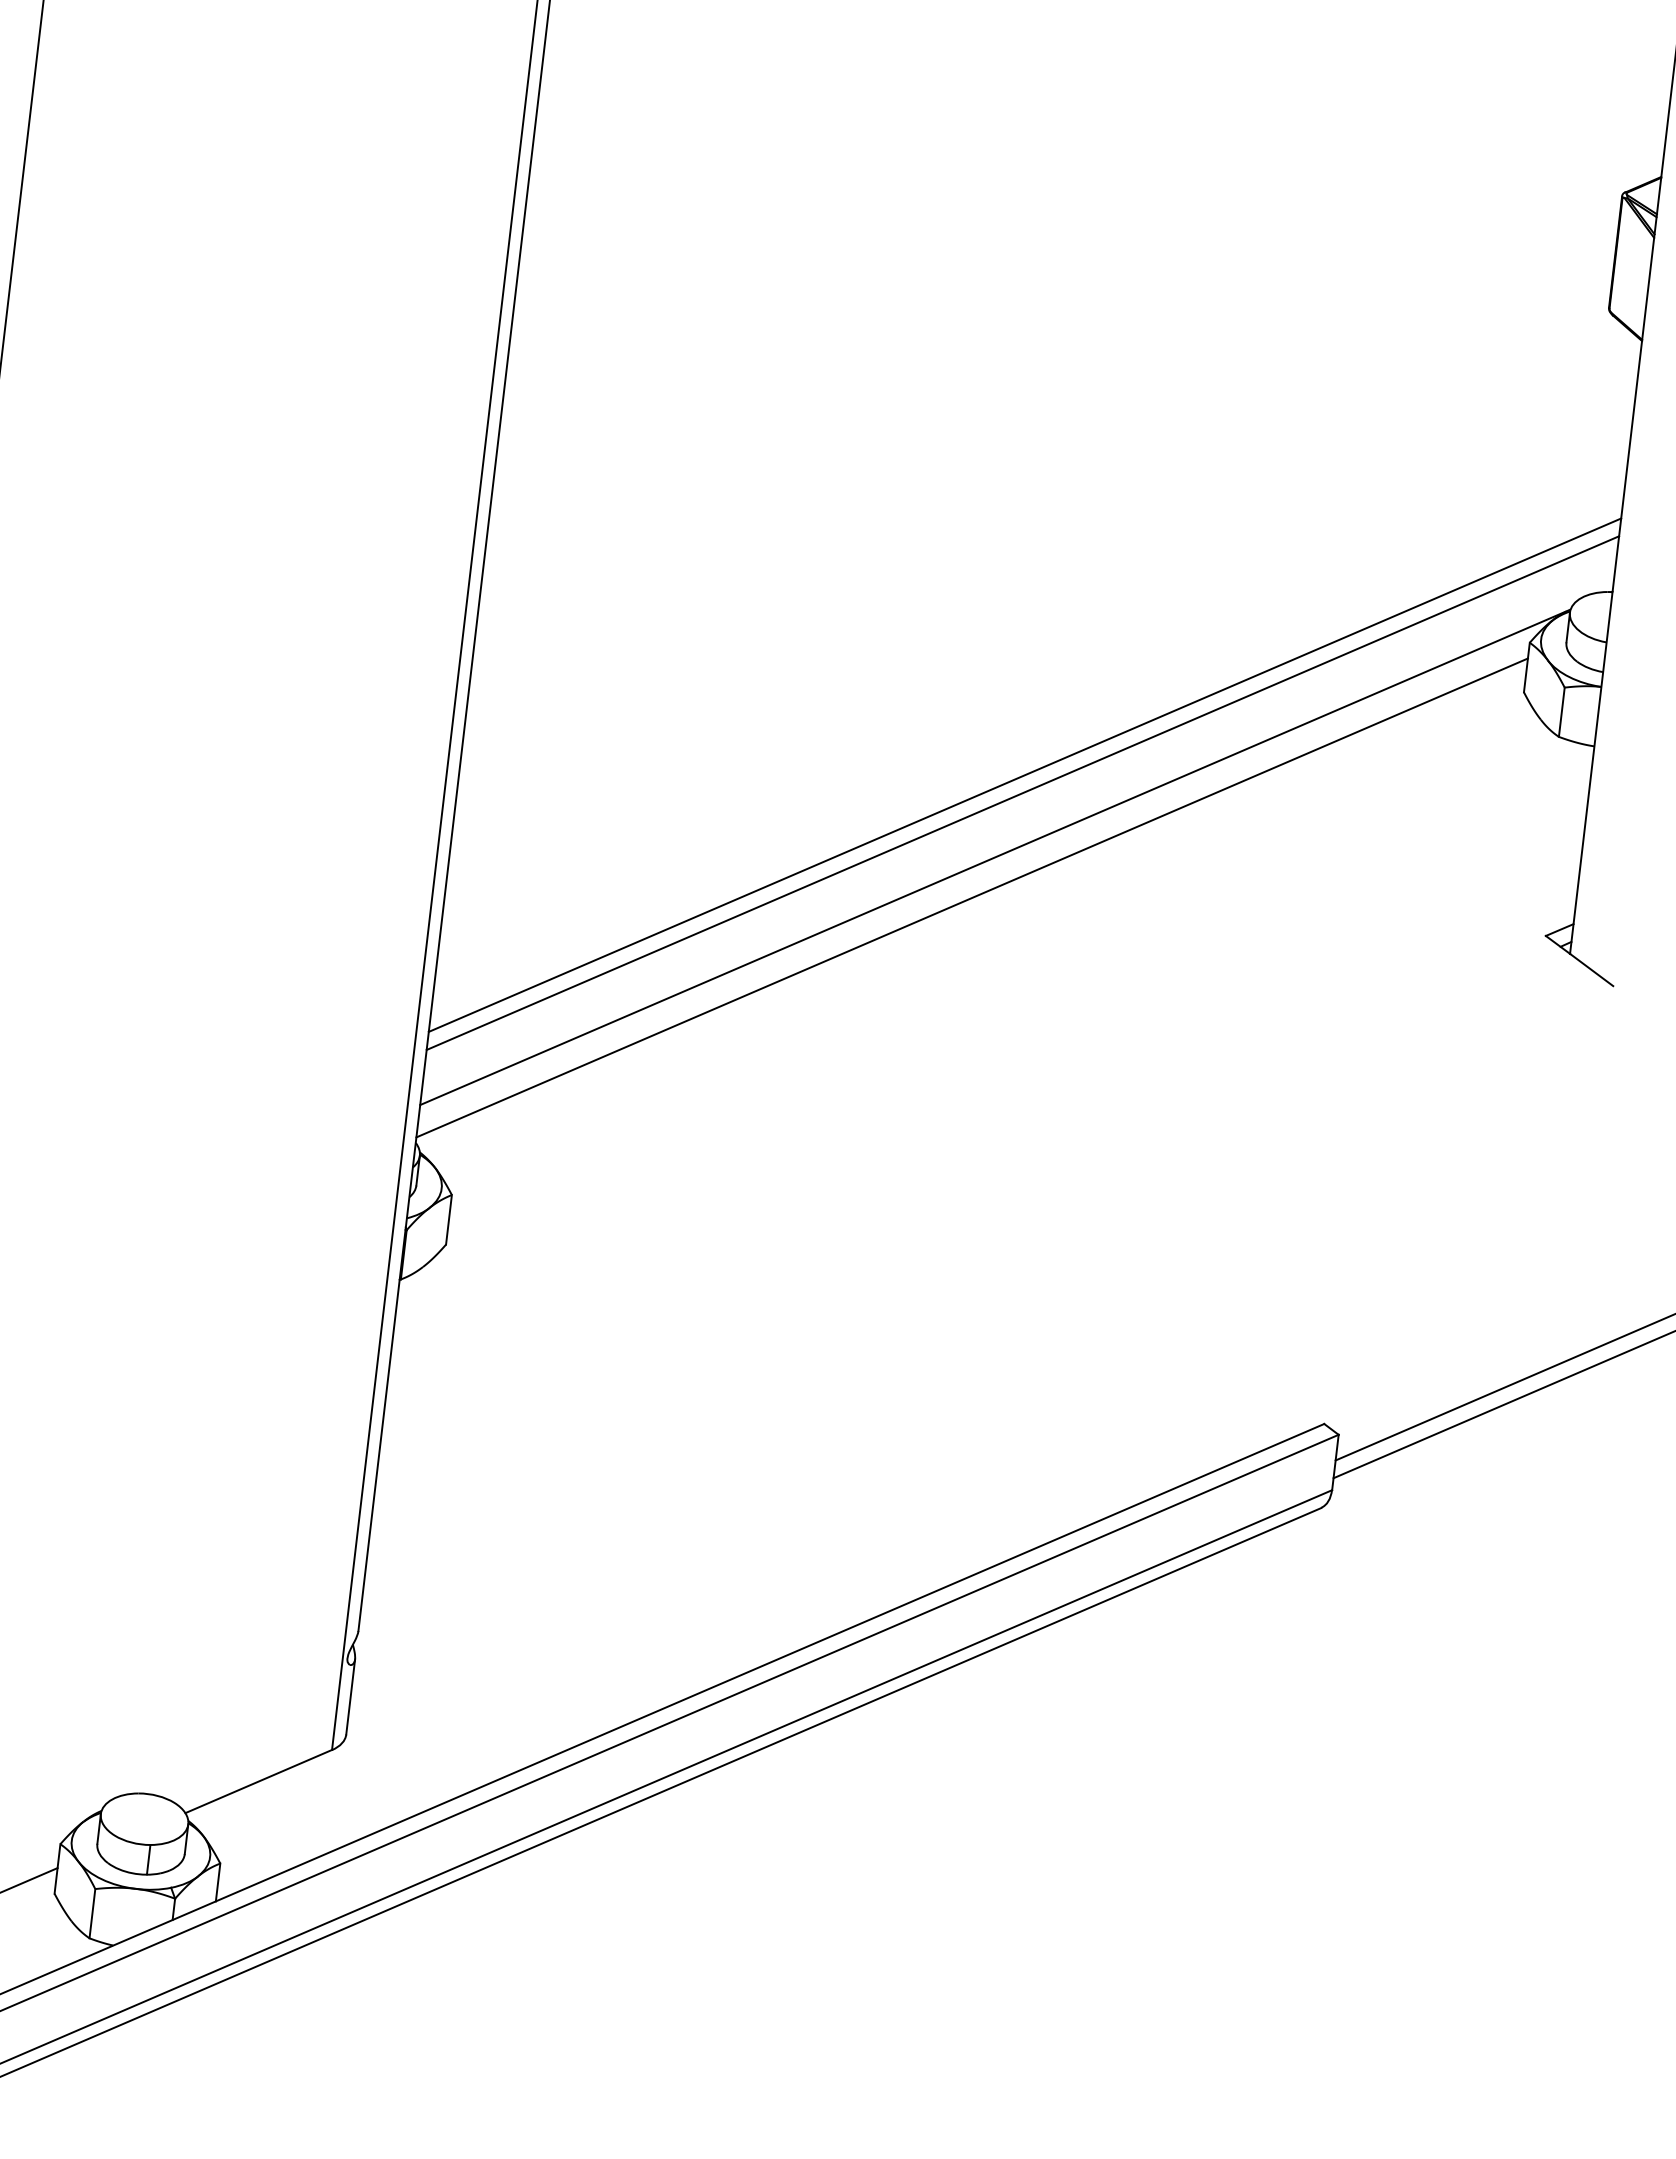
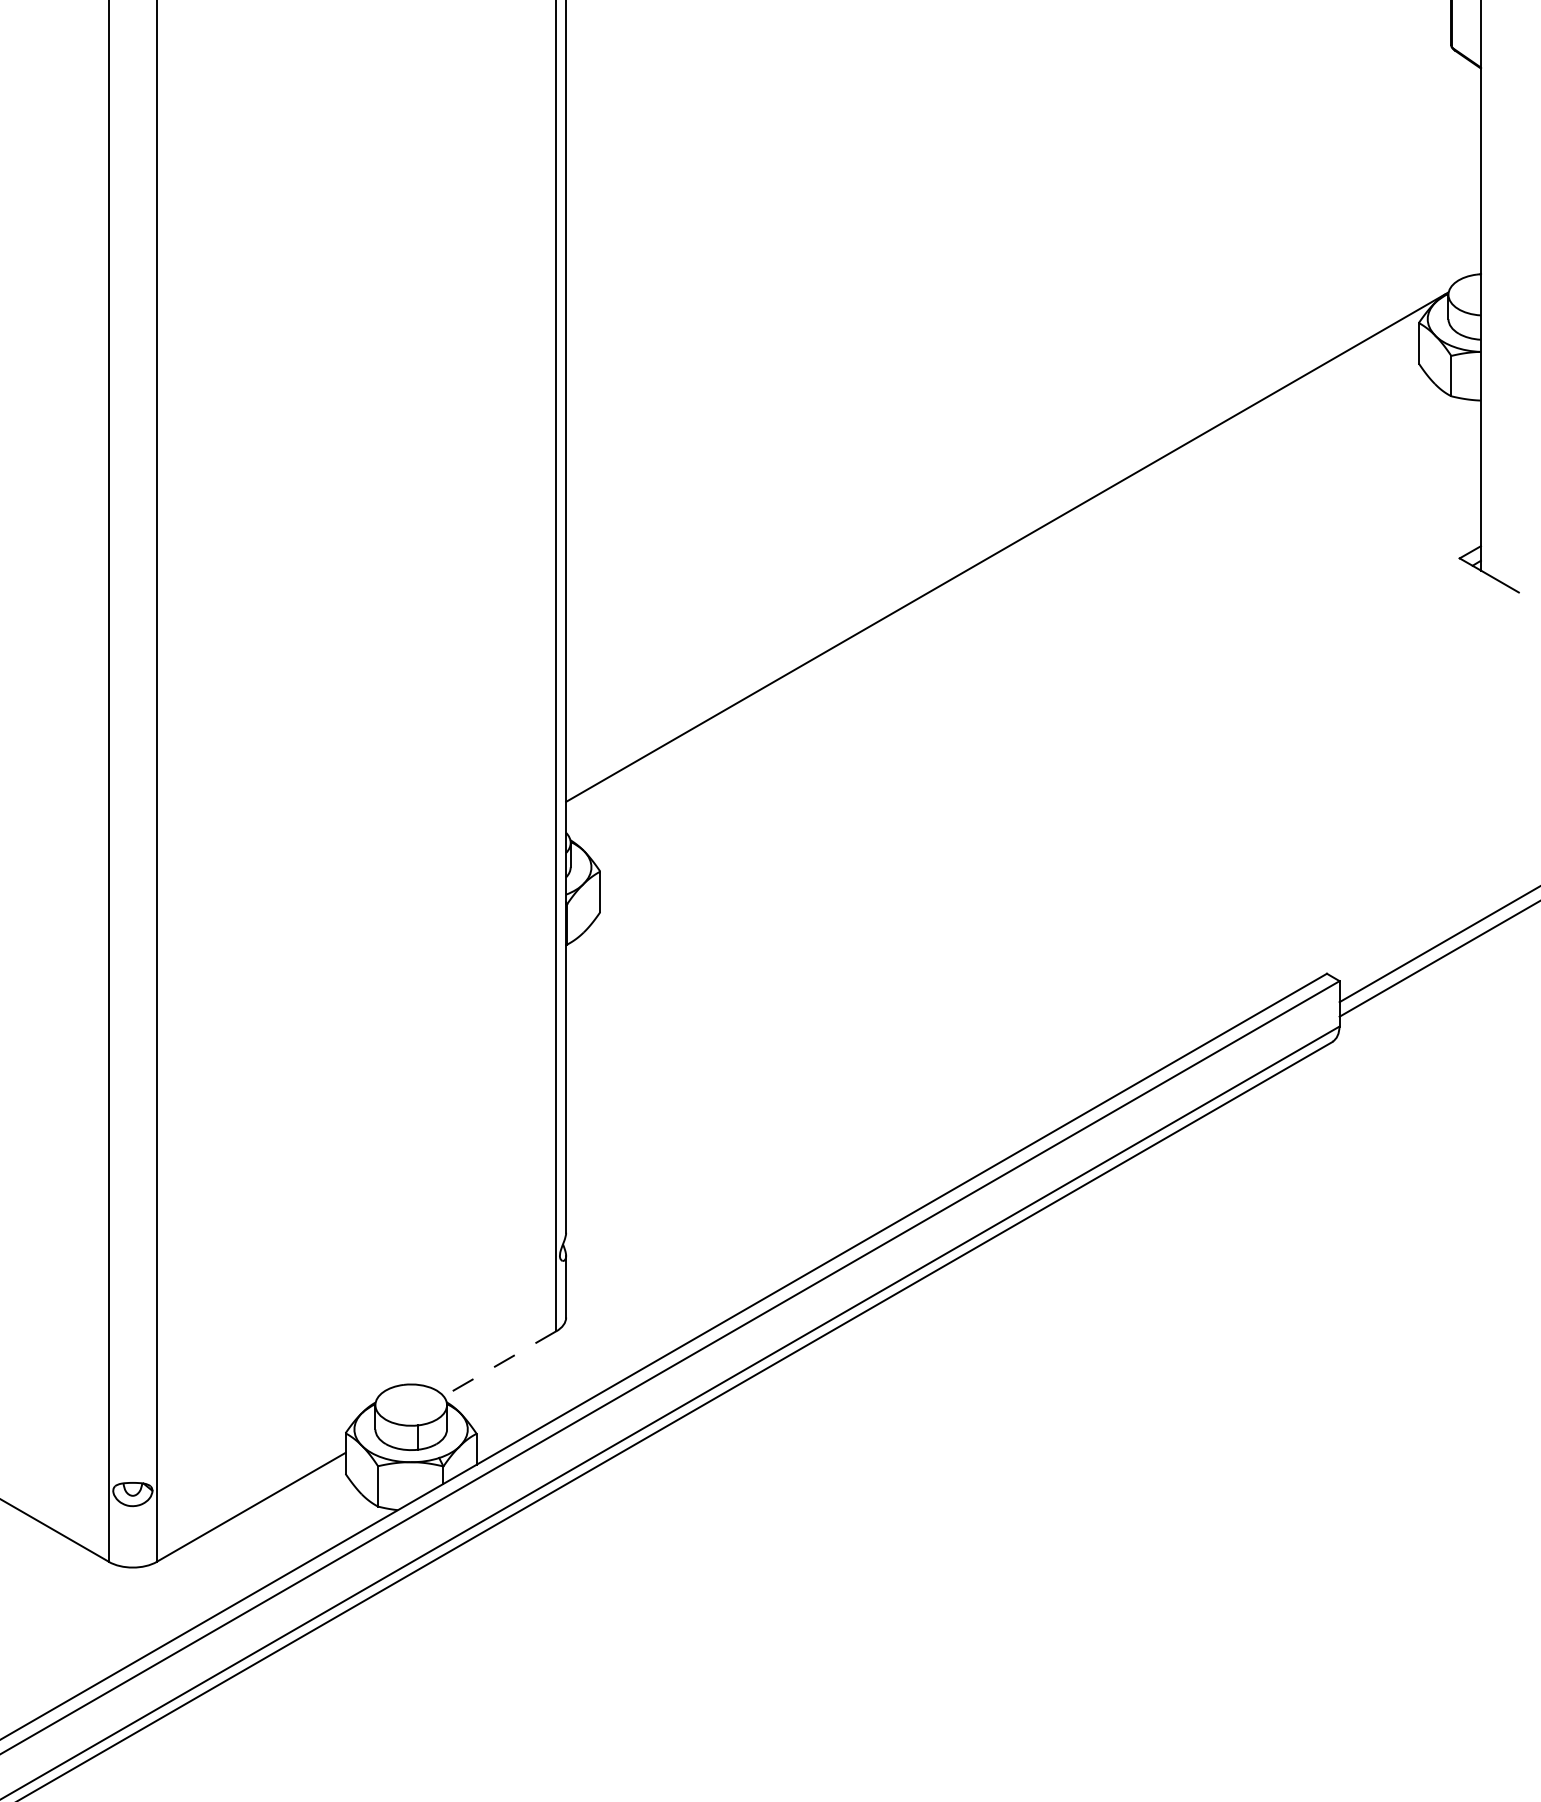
line: (1025, 774) -> (1023, 477), removed
line: (1022, 792) -> (1023, 492), removed
line: (972, 897) -> (992, 581), removed
line: (258, 1781) -> (499, 1363), solid -> dashed

